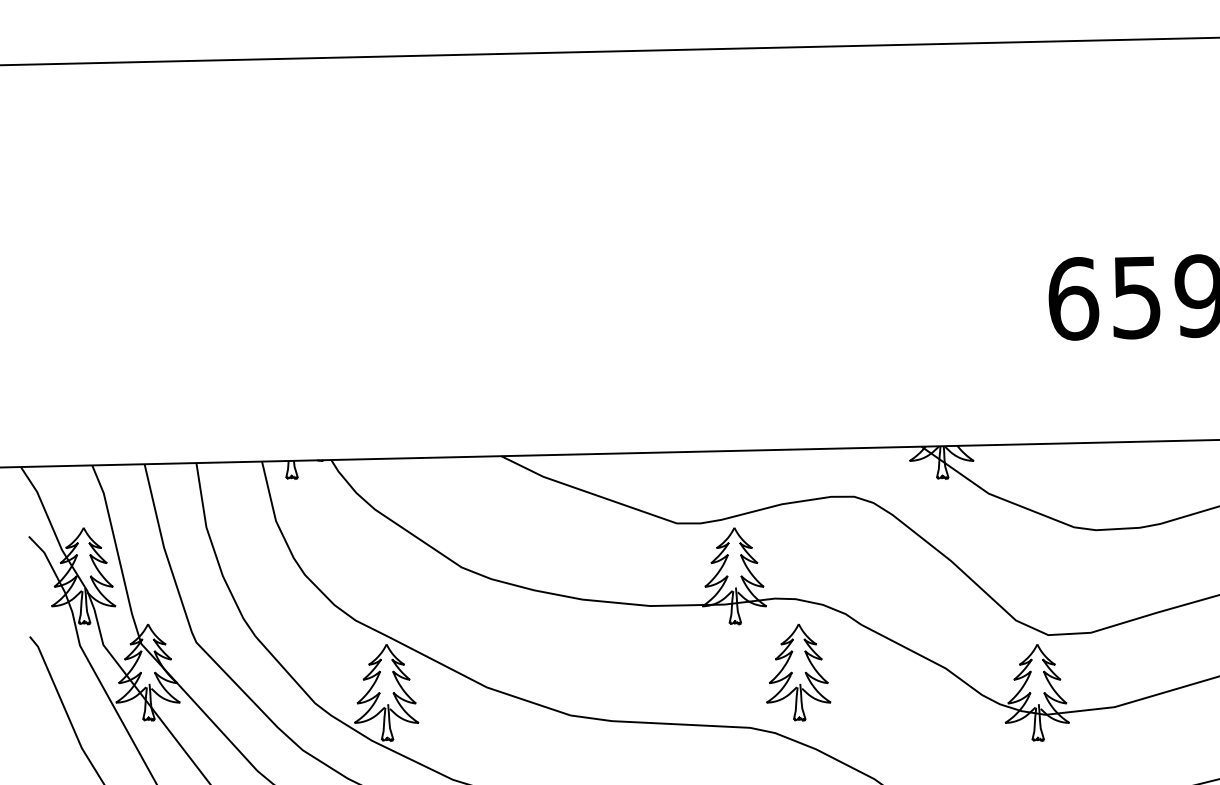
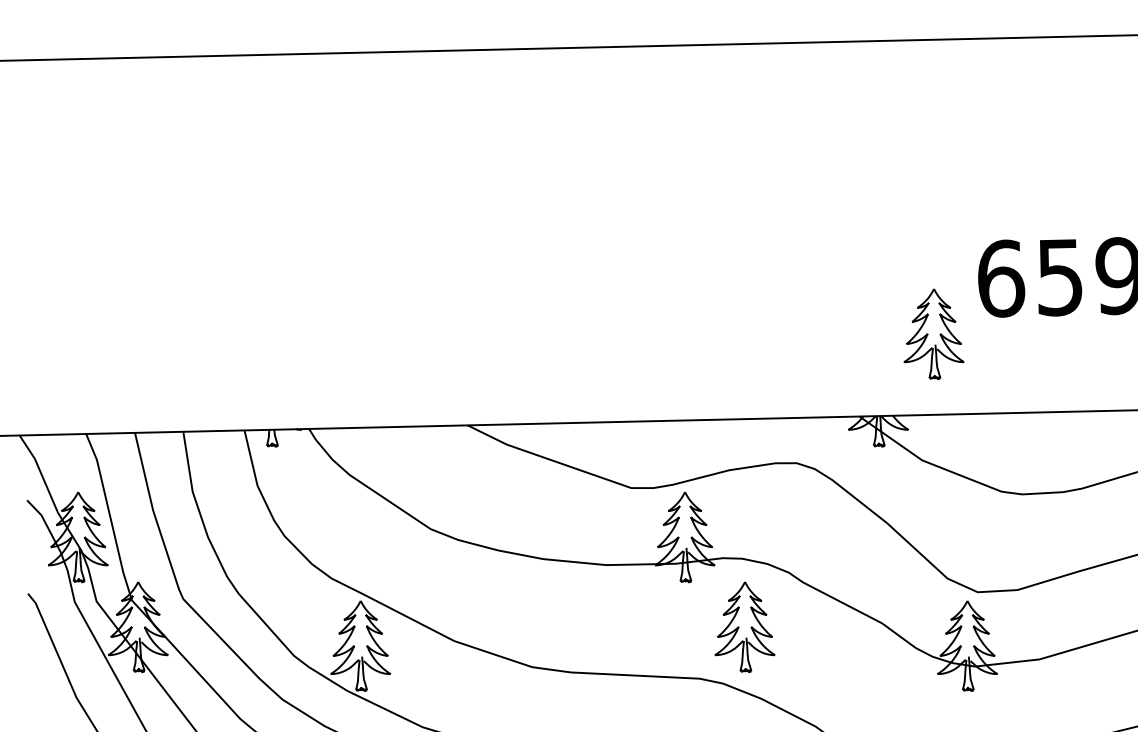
part: (1000, 357) -> (933, 333), added

